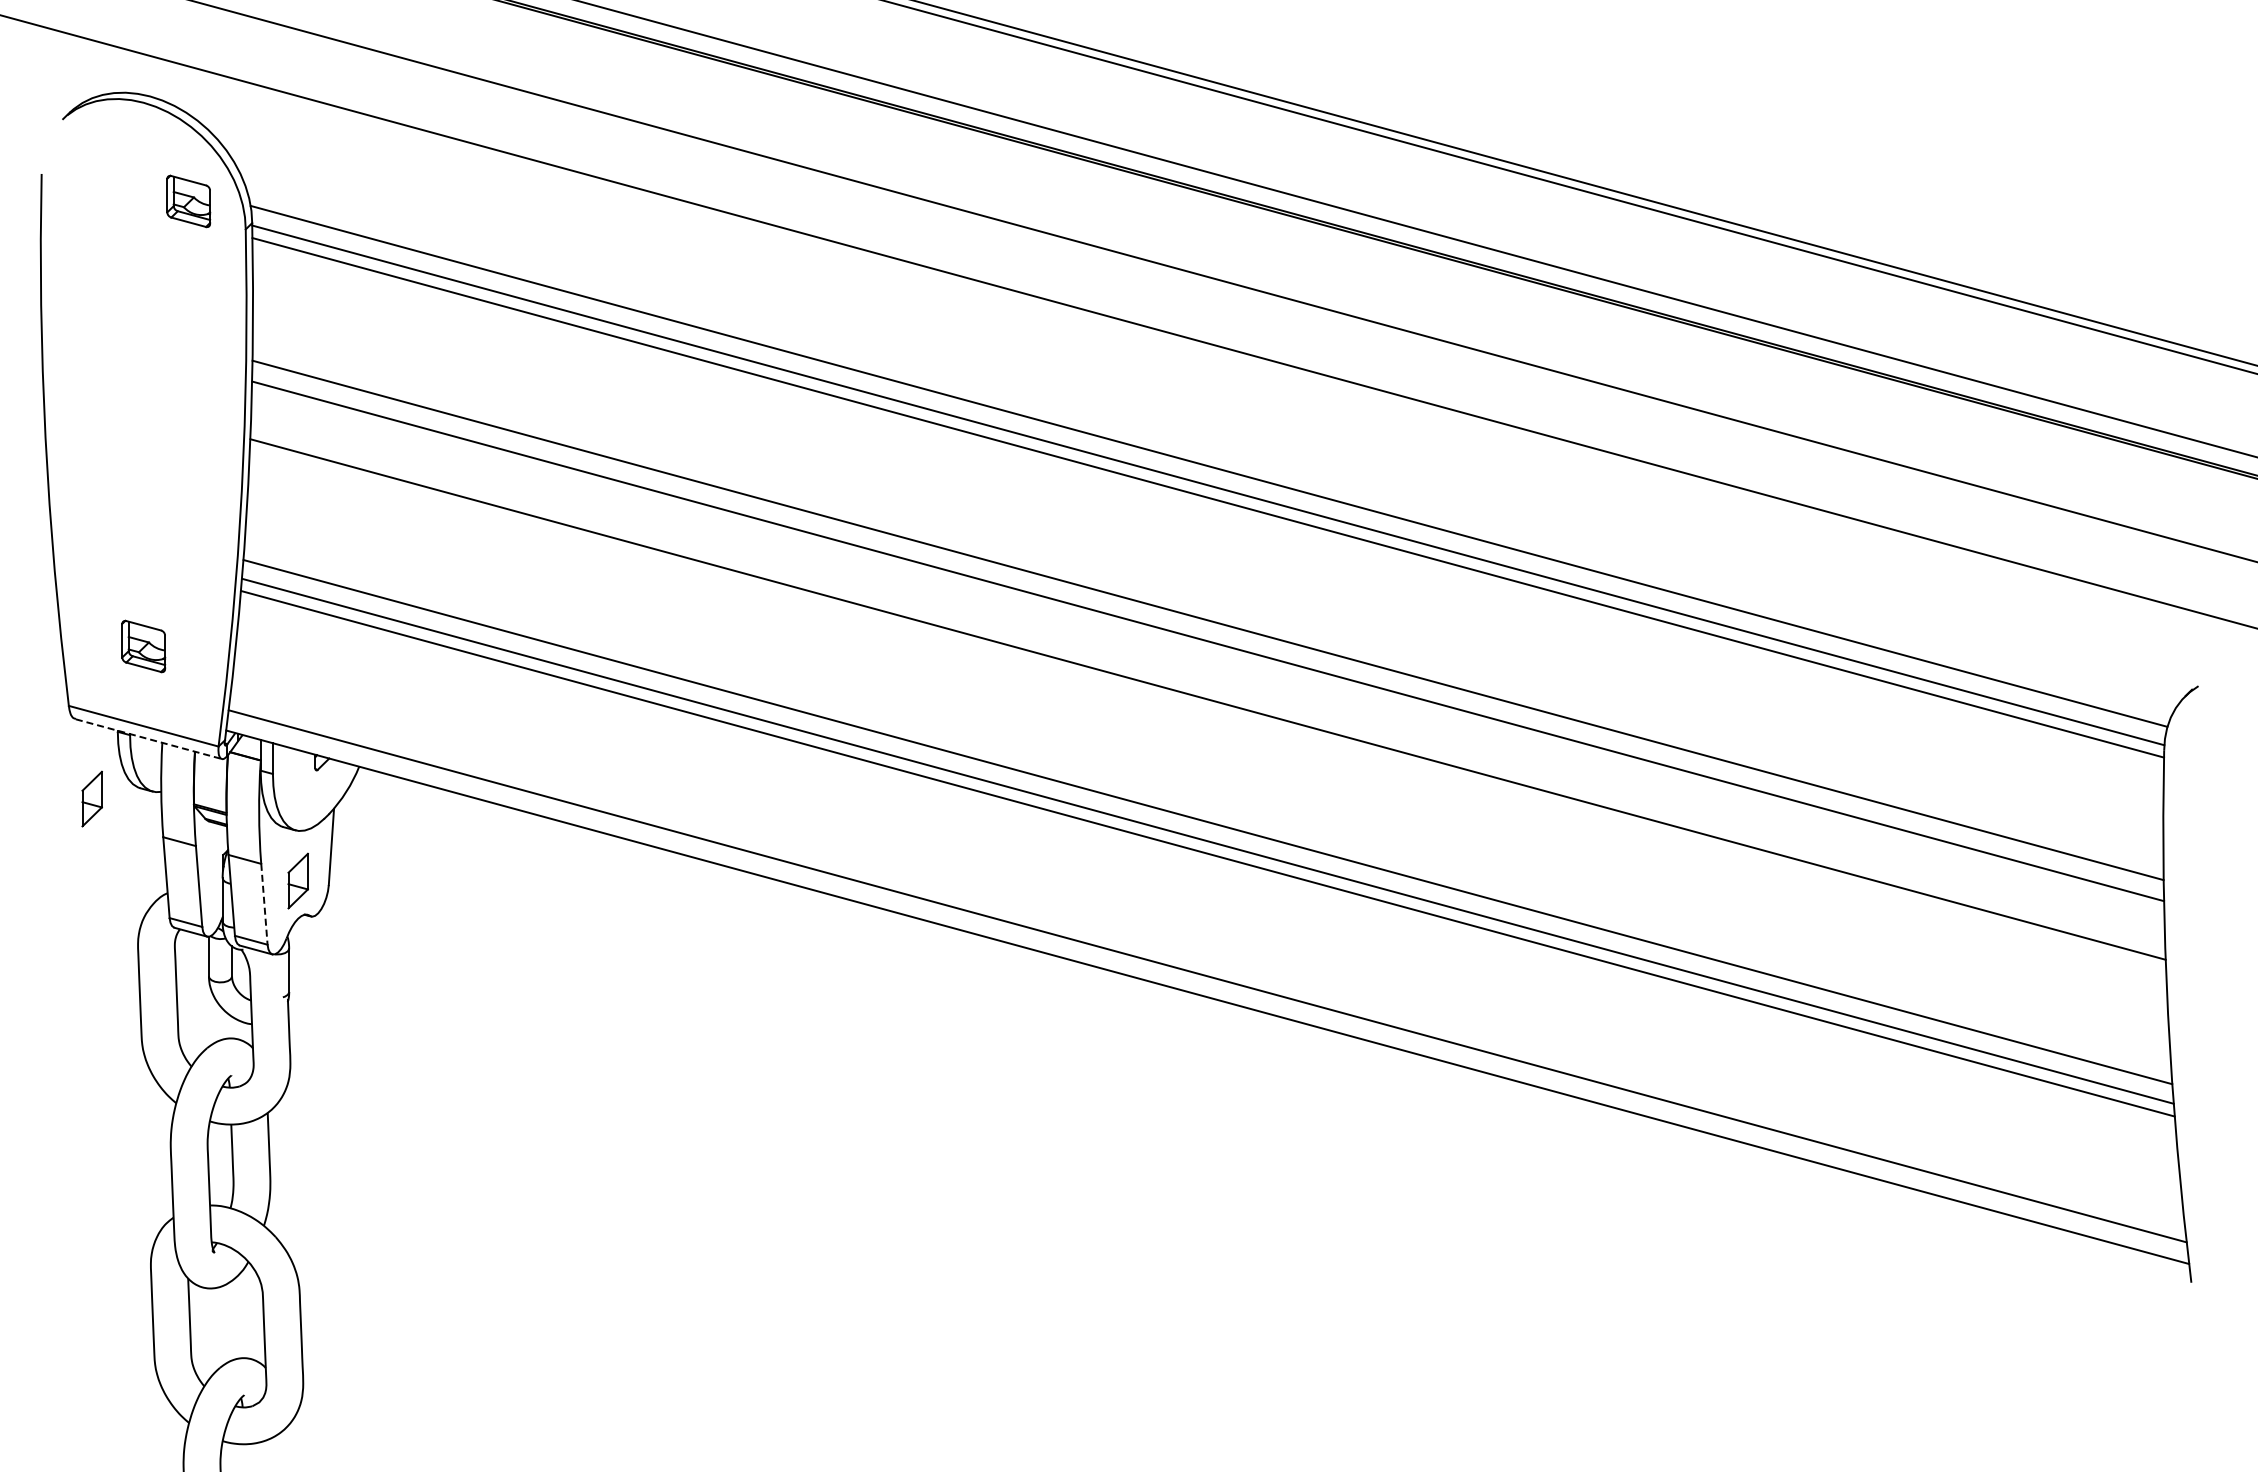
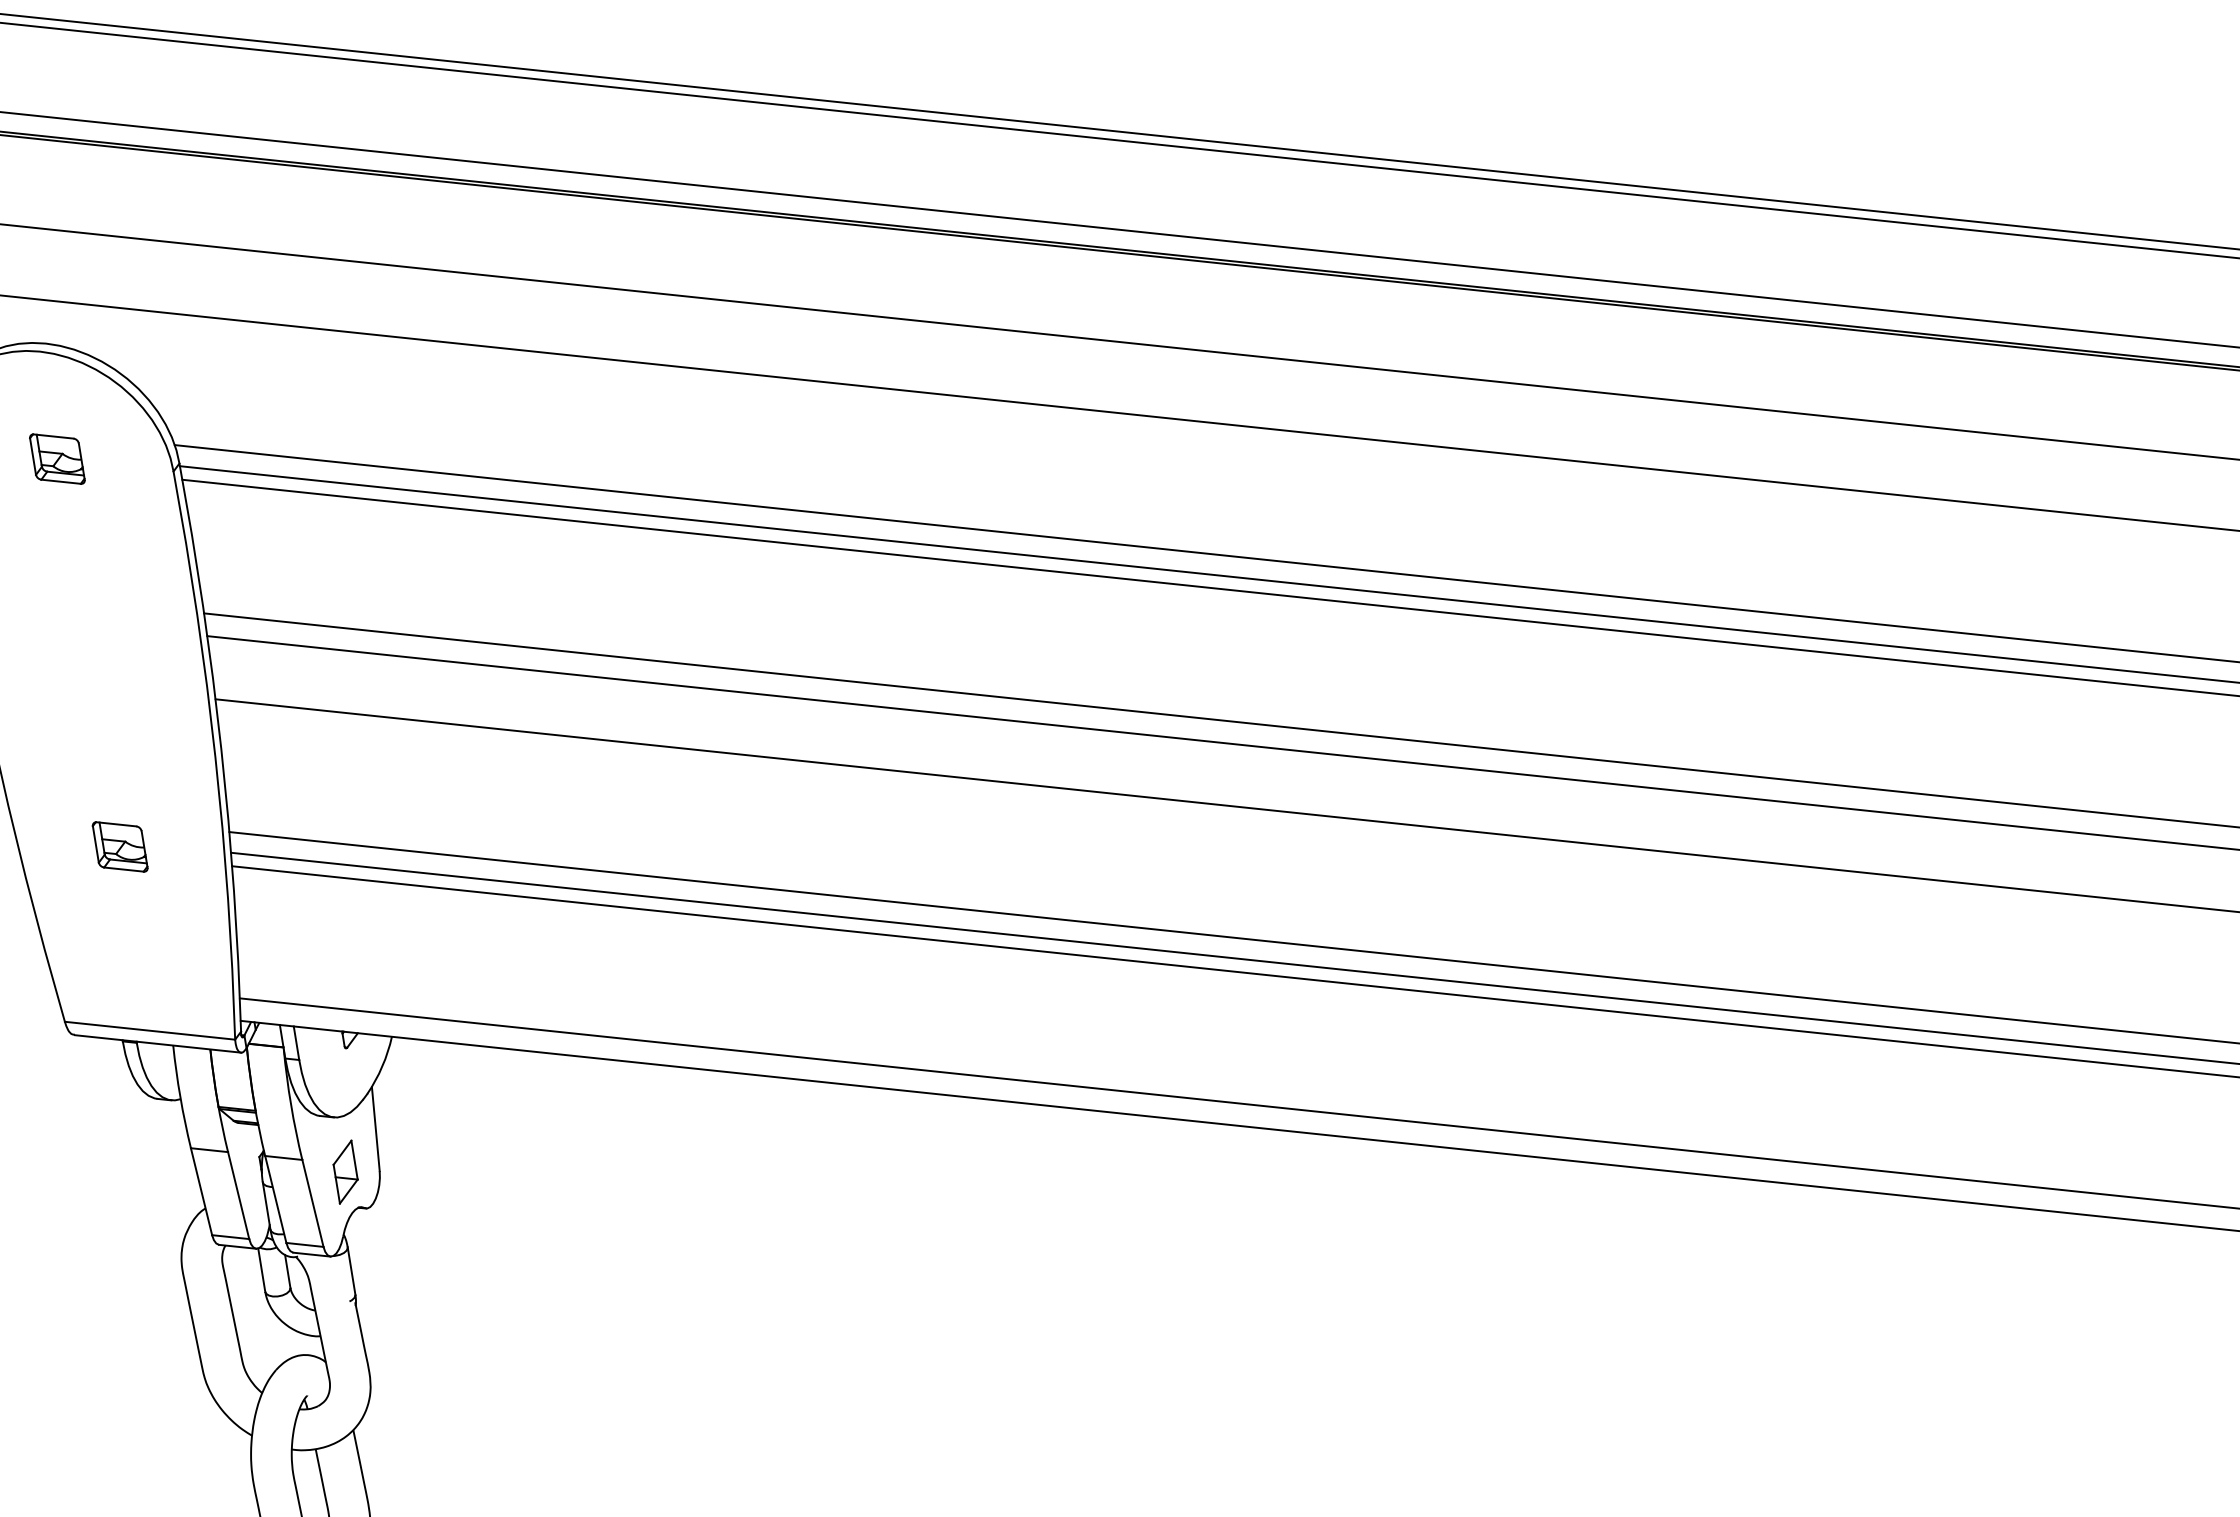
part: (188, 201) -> (57, 459), moved
part: (143, 646) -> (120, 846), moved
line: (148, 739) -> (157, 1044), dashed -> solid
part: (91, 798) -> (105, 1118), removed
line: (264, 904) -> (313, 1203), dashed -> solid

